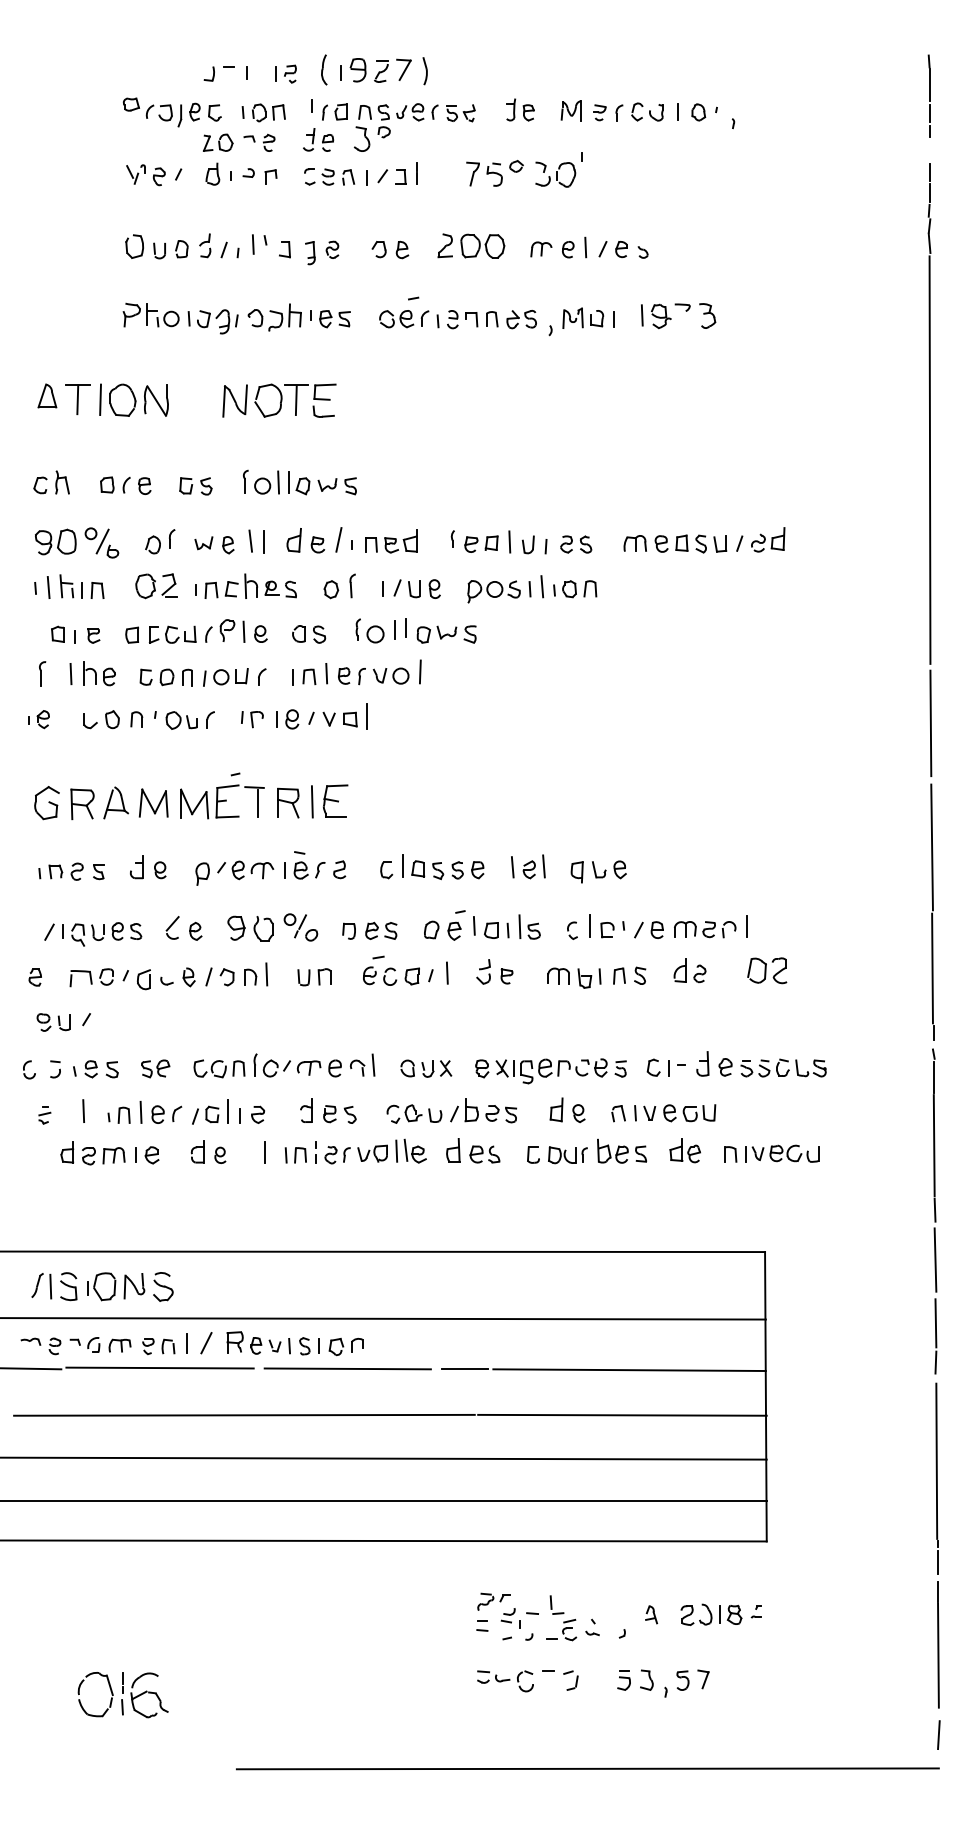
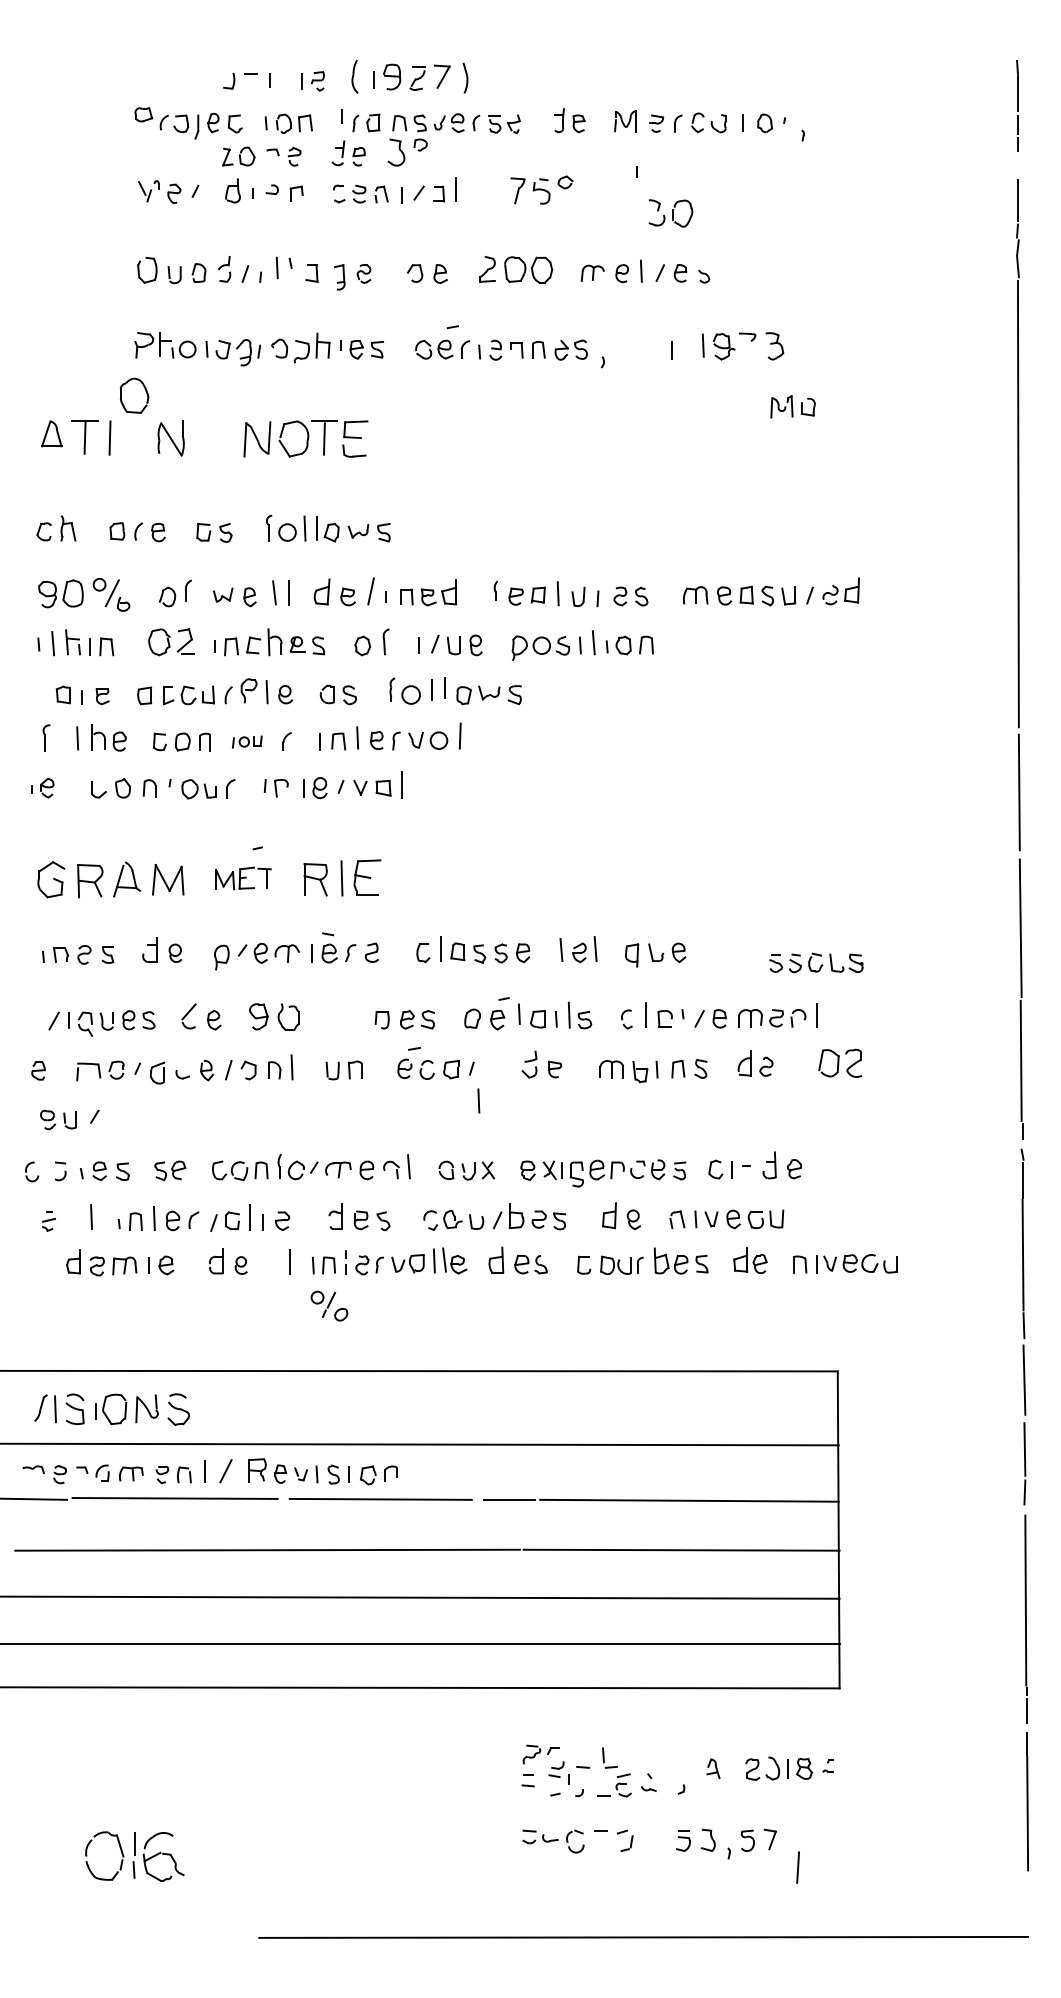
part: (555, 174) -> (670, 213), moved
part: (583, 317) -> (793, 405), moved
part: (122, 399) -> (134, 394), moved
part: (225, 677) -> (246, 742), size x0.6
part: (222, 801) -> (243, 877), size x0.6
part: (300, 927) -> (328, 1306), moved
line: (447, 972) -> (479, 1100), moved
part: (783, 1067) -> (816, 962), moved
line: (938, 1734) -> (797, 1866), moved

